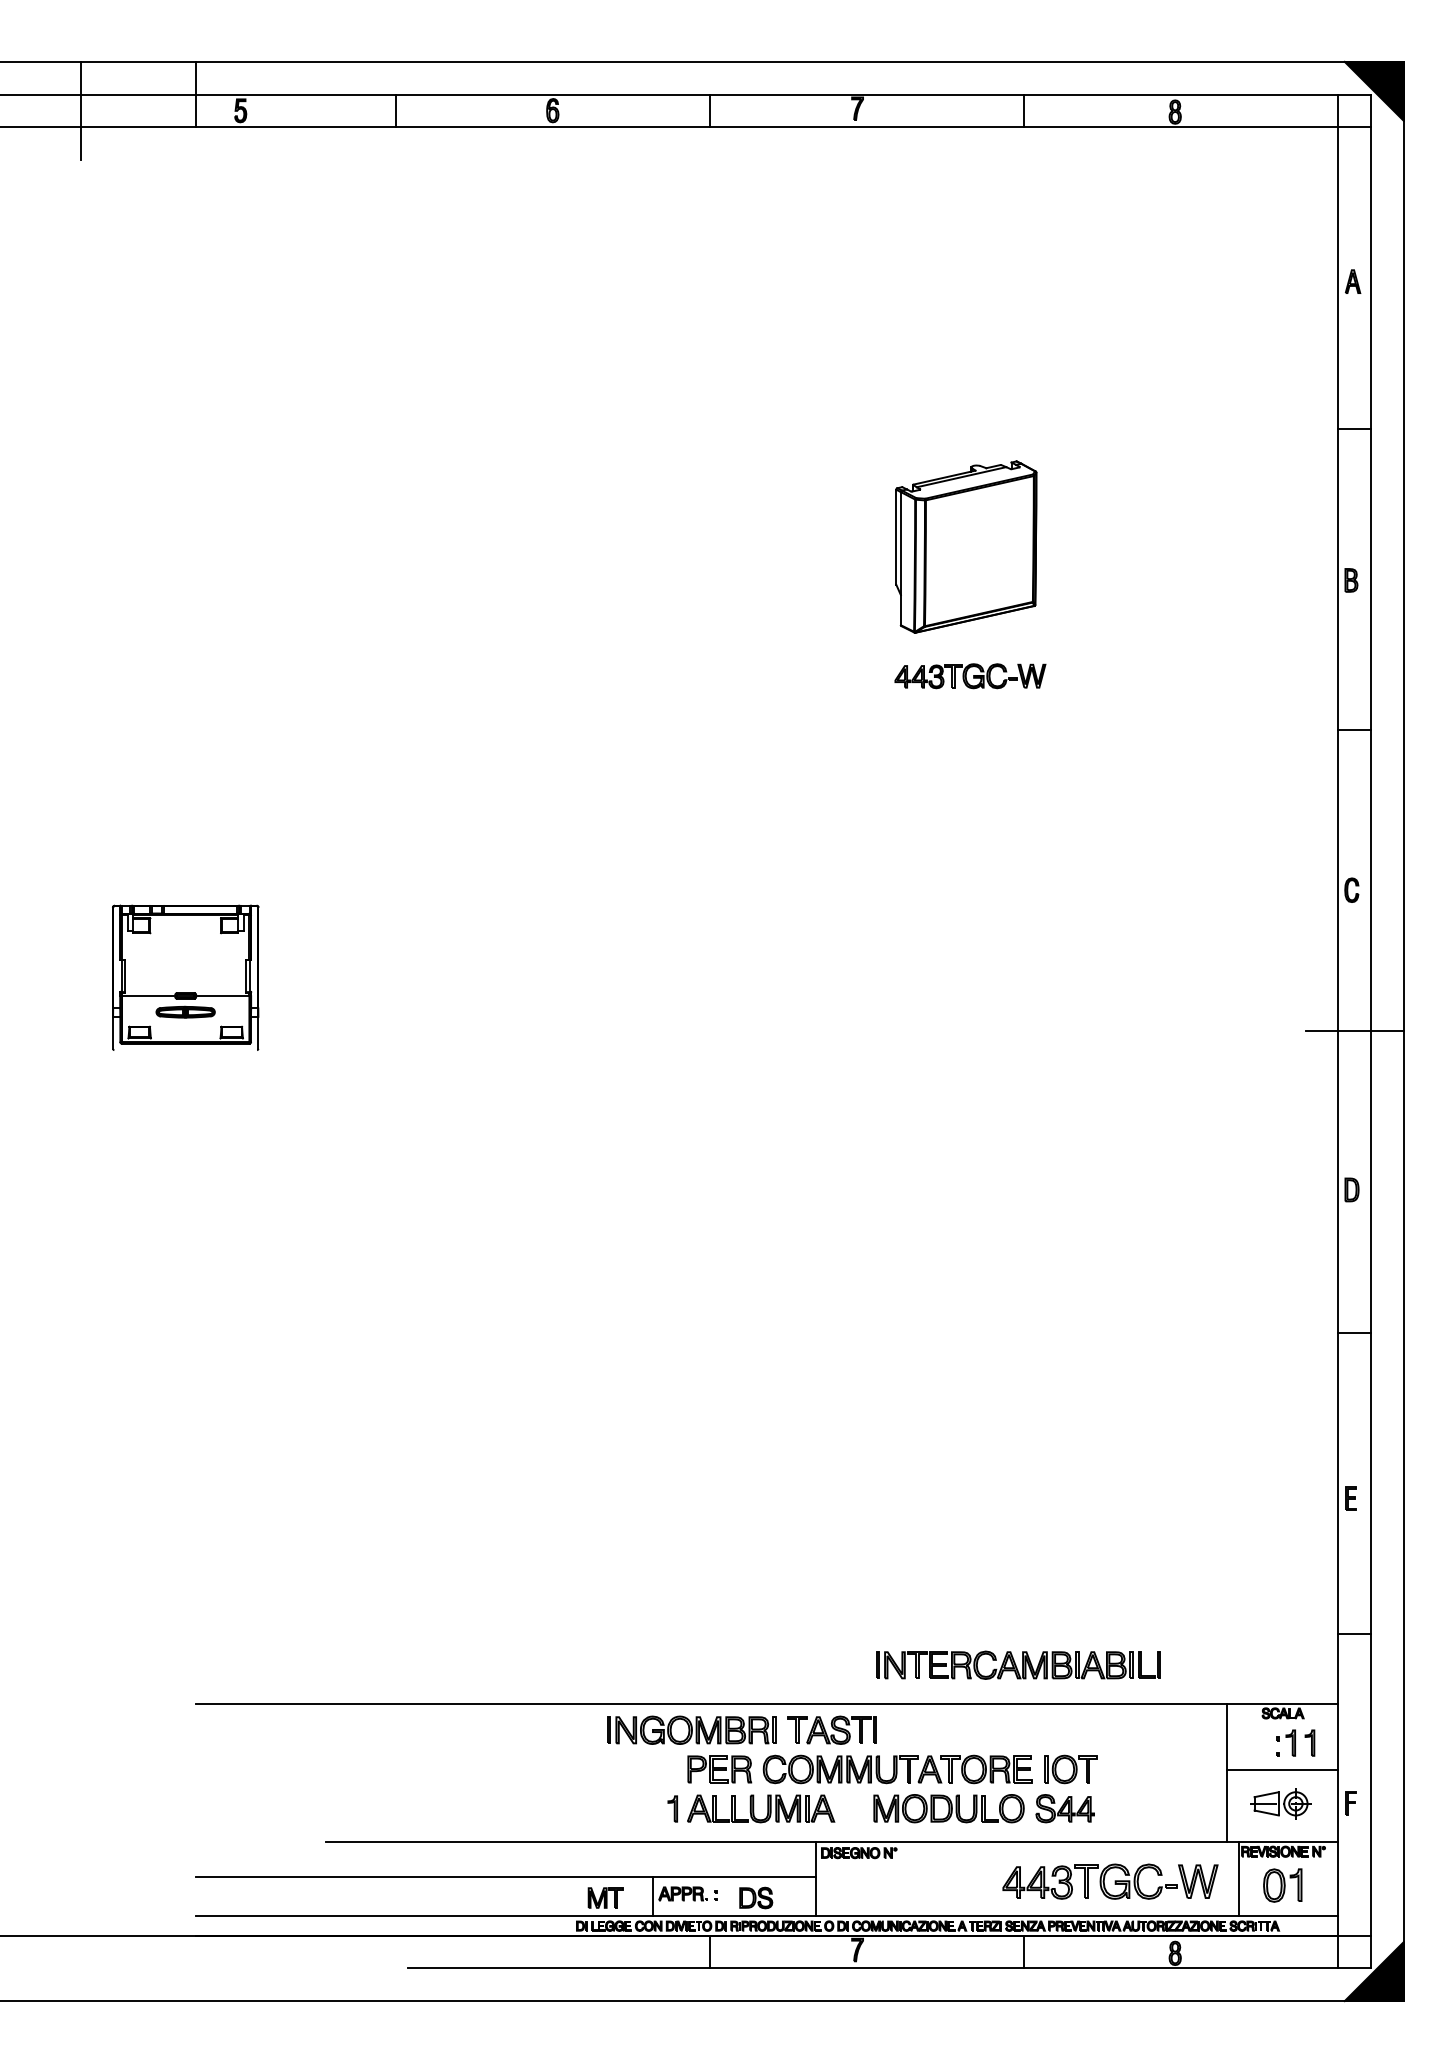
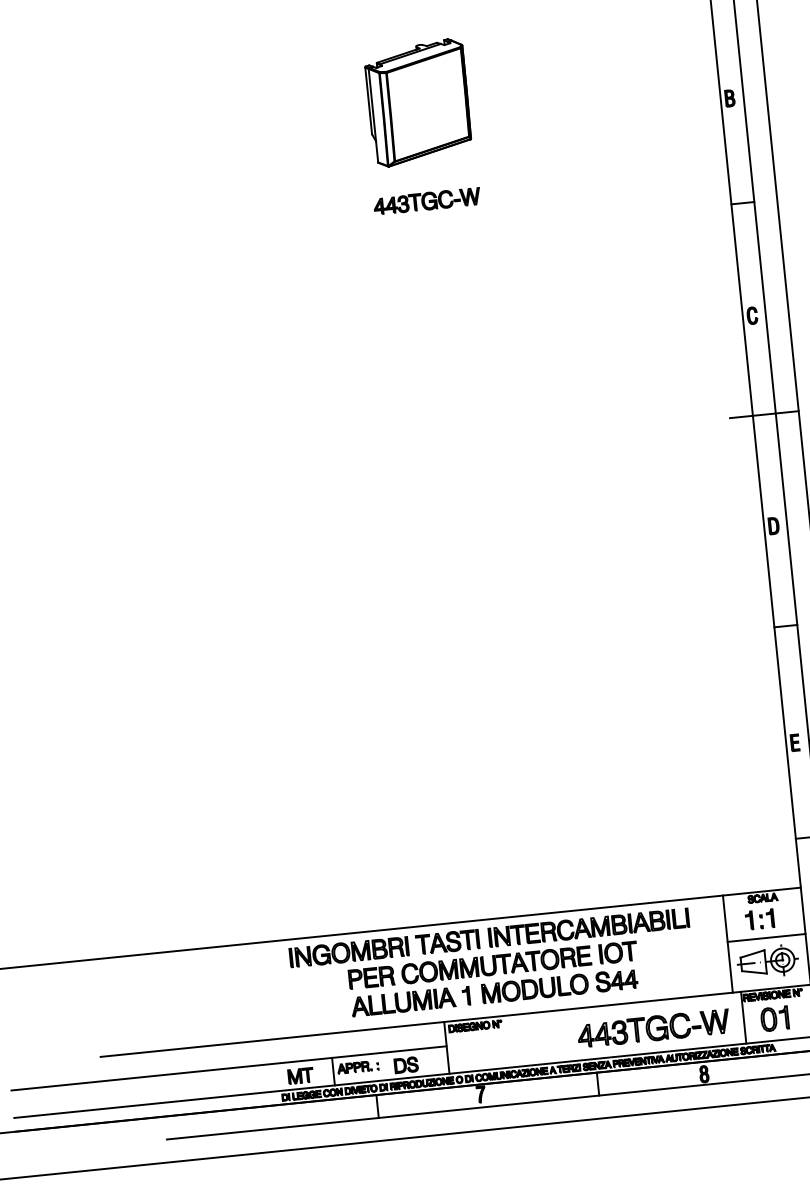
part: (966, 546) -> (418, 102), moved
part: (970, 676) -> (427, 201), moved
part: (1018, 1664) -> (588, 927), moved
part: (1309, 1742) -> (749, 920), moved
part: (1280, 1803) -> (767, 961), size x1.43
part: (672, 1808) -> (466, 995), moved

